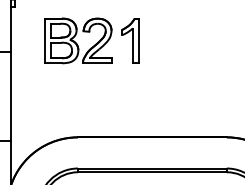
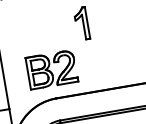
part: (78, 40) -> (51, 69), moved

